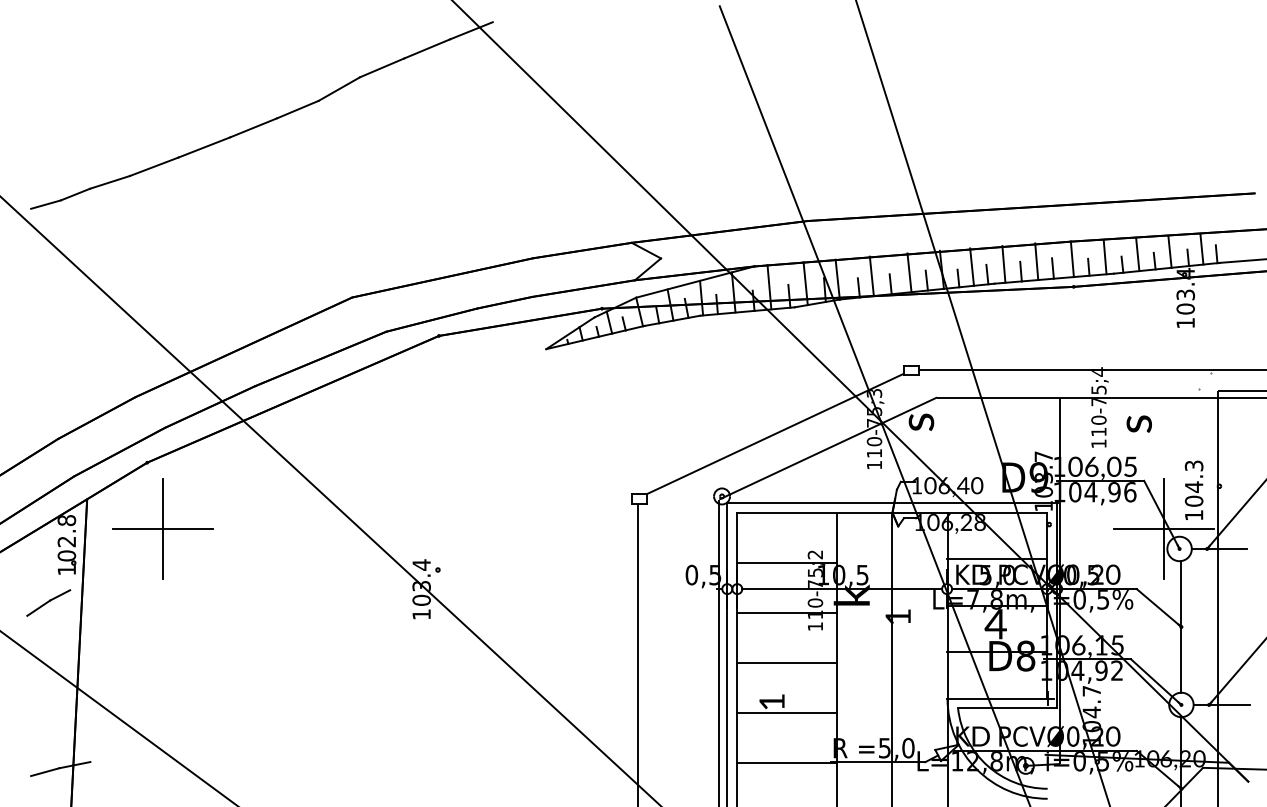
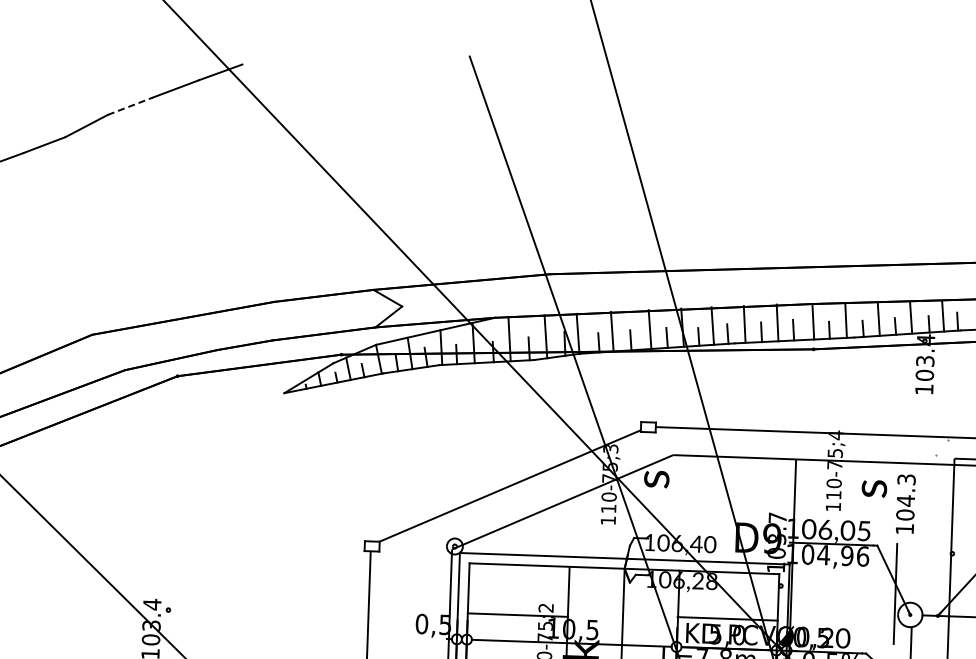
line: (382, 67) -> (130, 105), solid -> dashed
text: (1193, 489) -> (905, 503), moved
line: (1163, 528) -> (894, 593), removed

